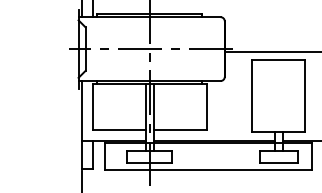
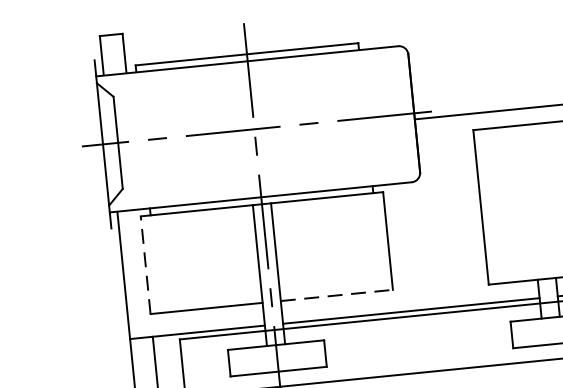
line: (92, 107) -> (145, 265), solid -> dashed
line: (180, 130) -> (337, 295), solid -> dashed

